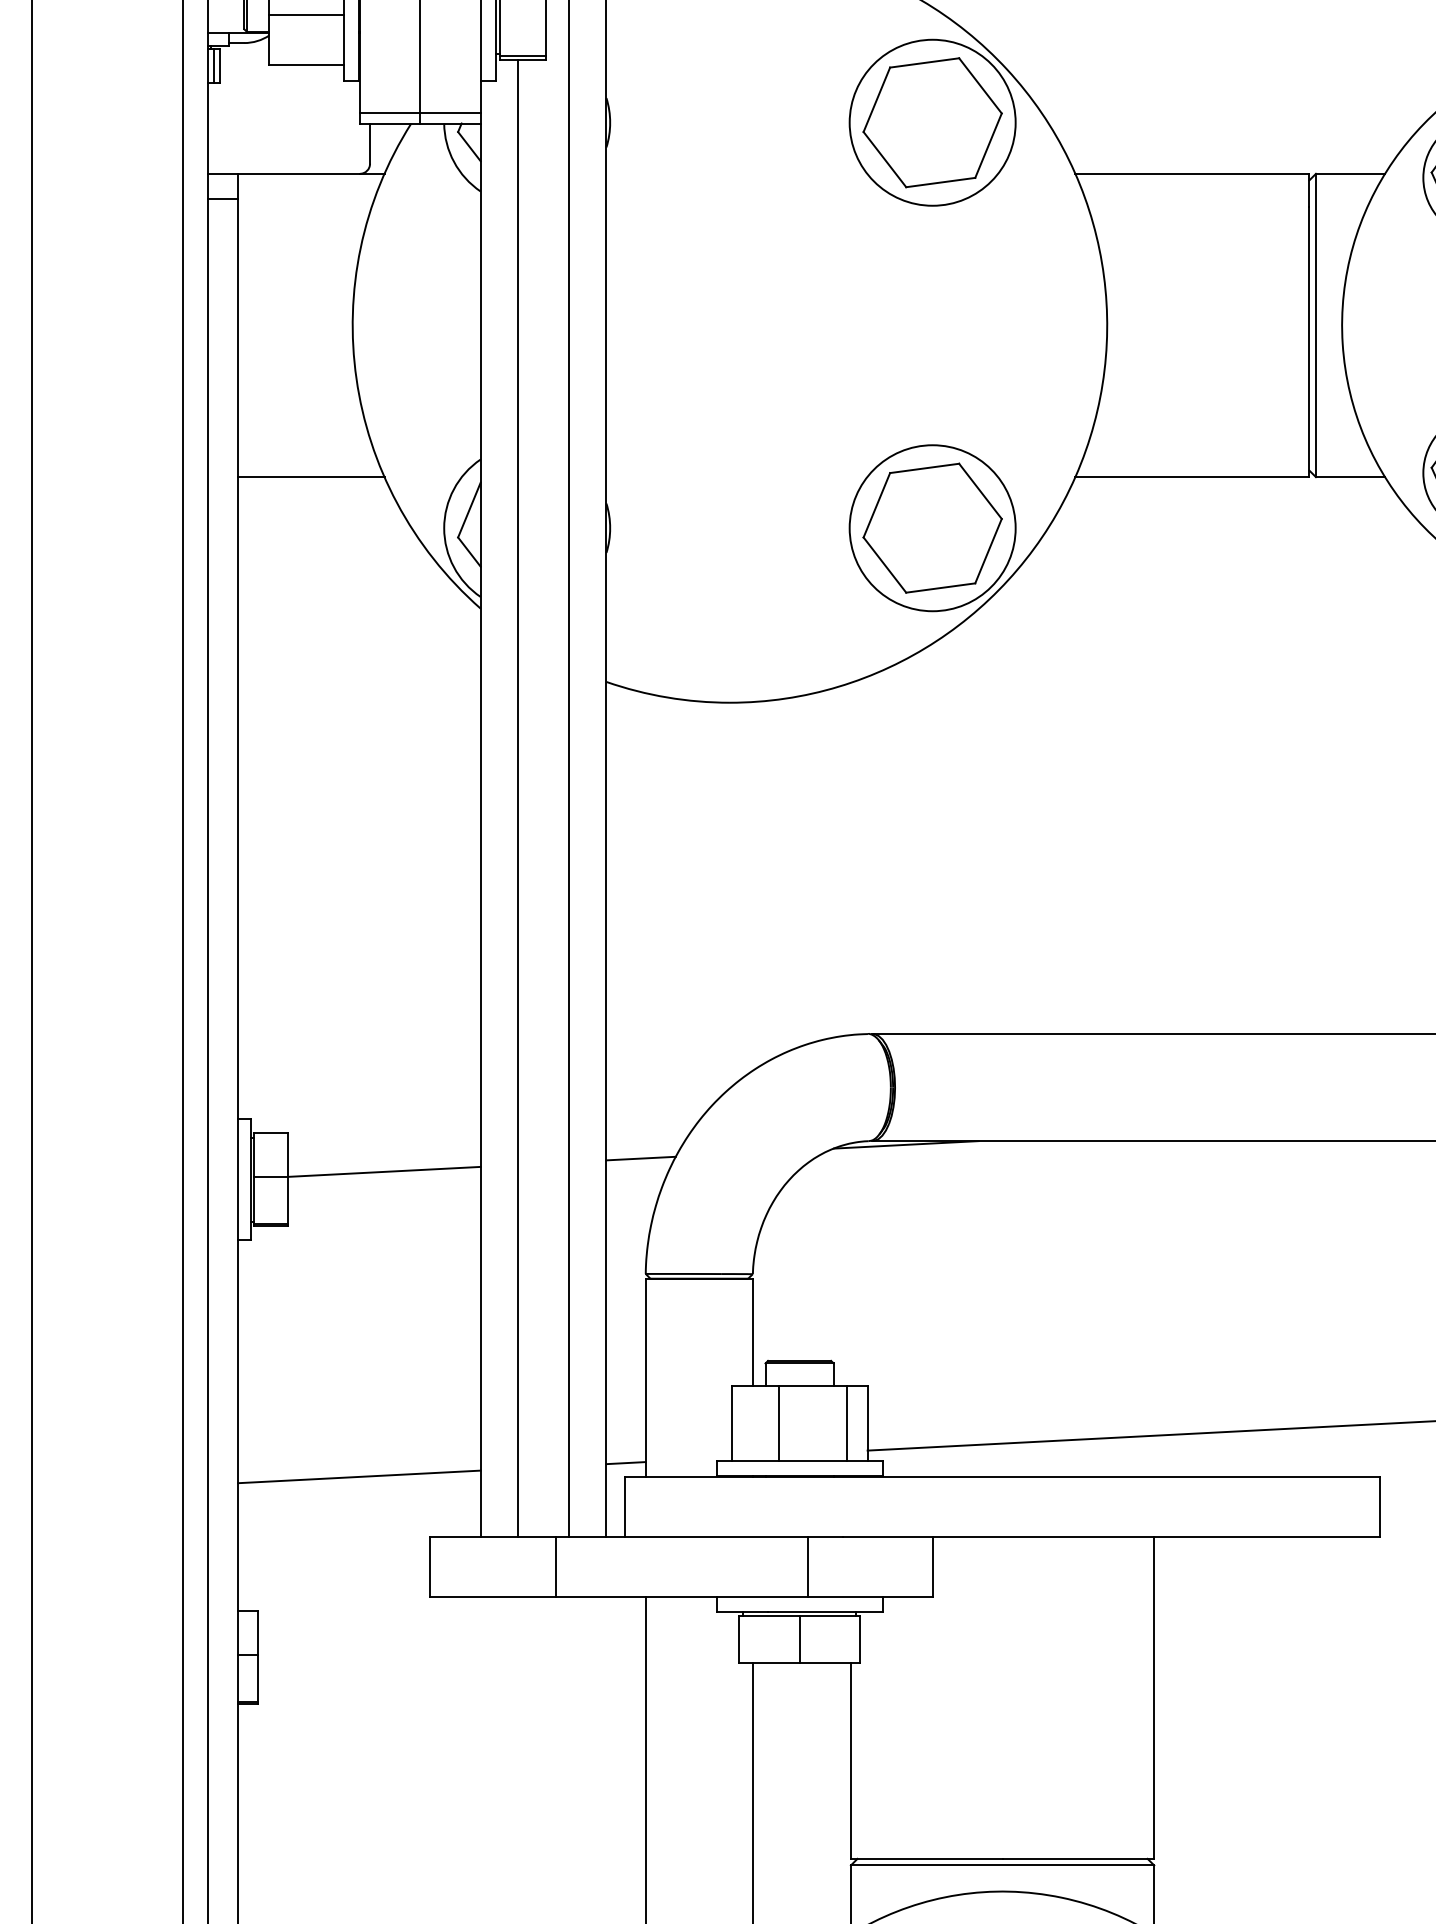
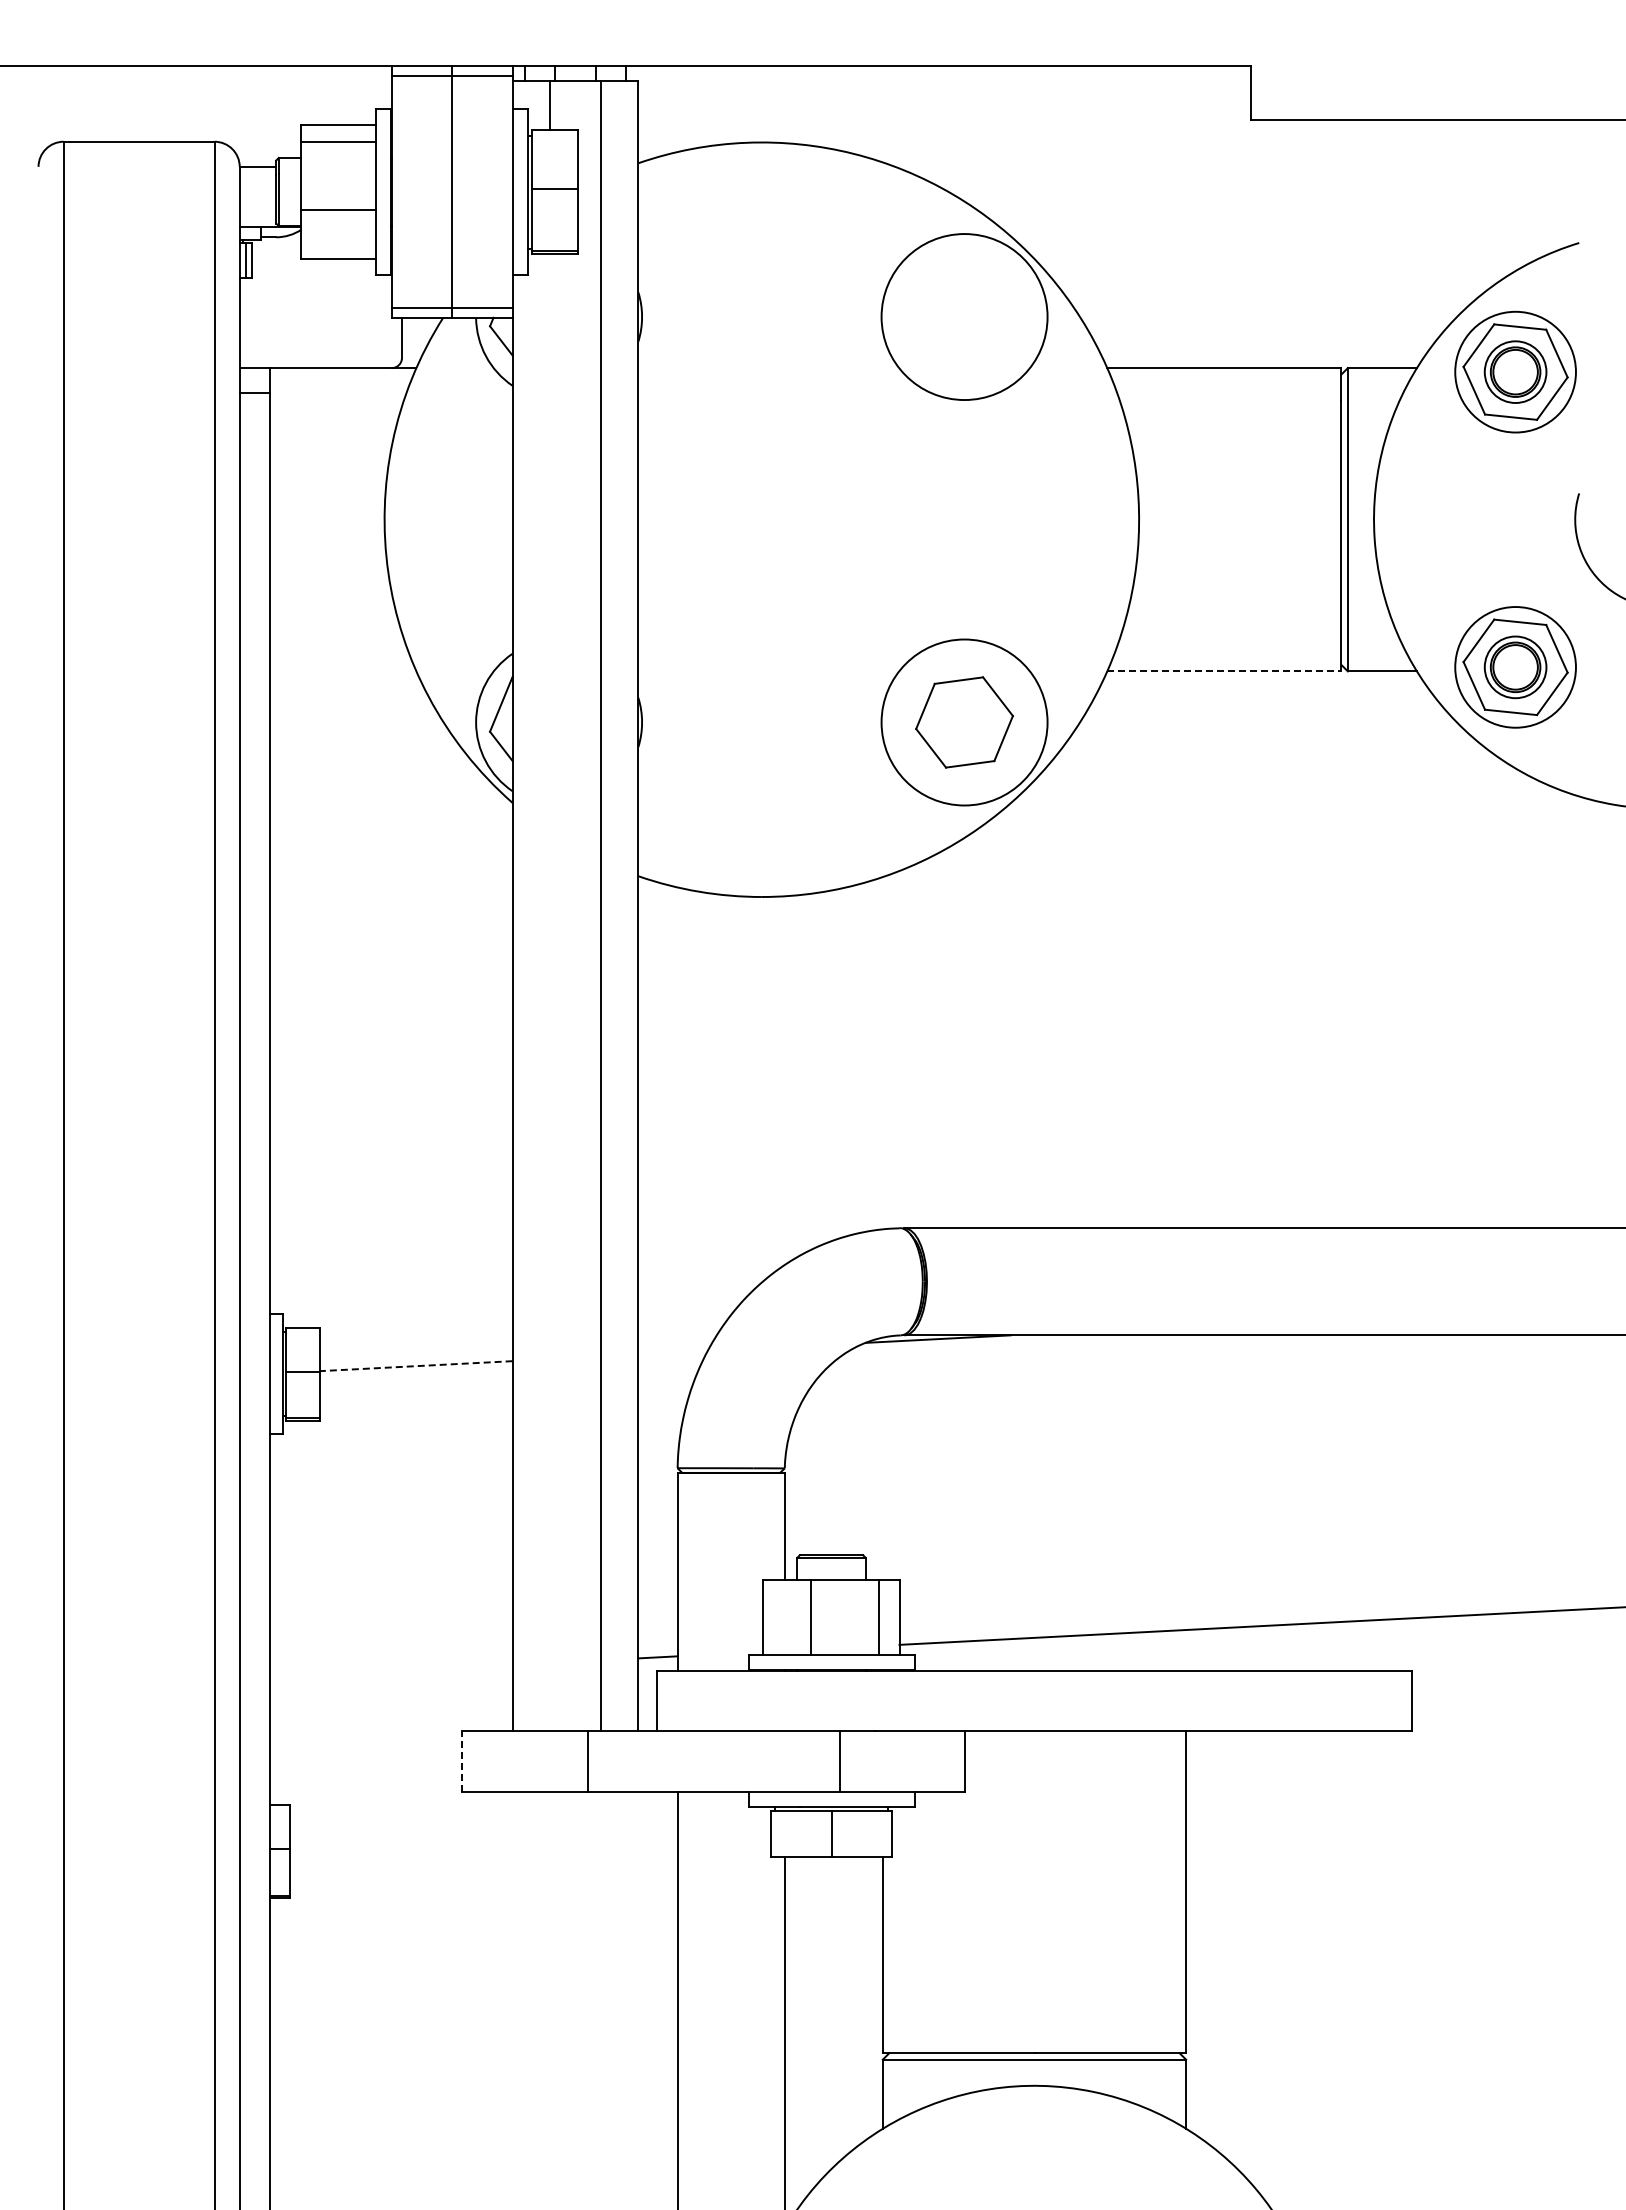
part: (932, 122) -> (964, 316), removed
line: (310, 477) -> (342, 671), removed
line: (1192, 477) -> (1224, 671), solid -> dashed
part: (932, 528) -> (964, 722), size x0.7
line: (518, 798) -> (550, 992), removed
line: (640, 1158) -> (672, 1352), removed
line: (383, 1172) -> (415, 1366), solid -> dashed
line: (358, 1476) -> (390, 1670), removed
line: (430, 1566) -> (462, 1760), solid -> dashed

